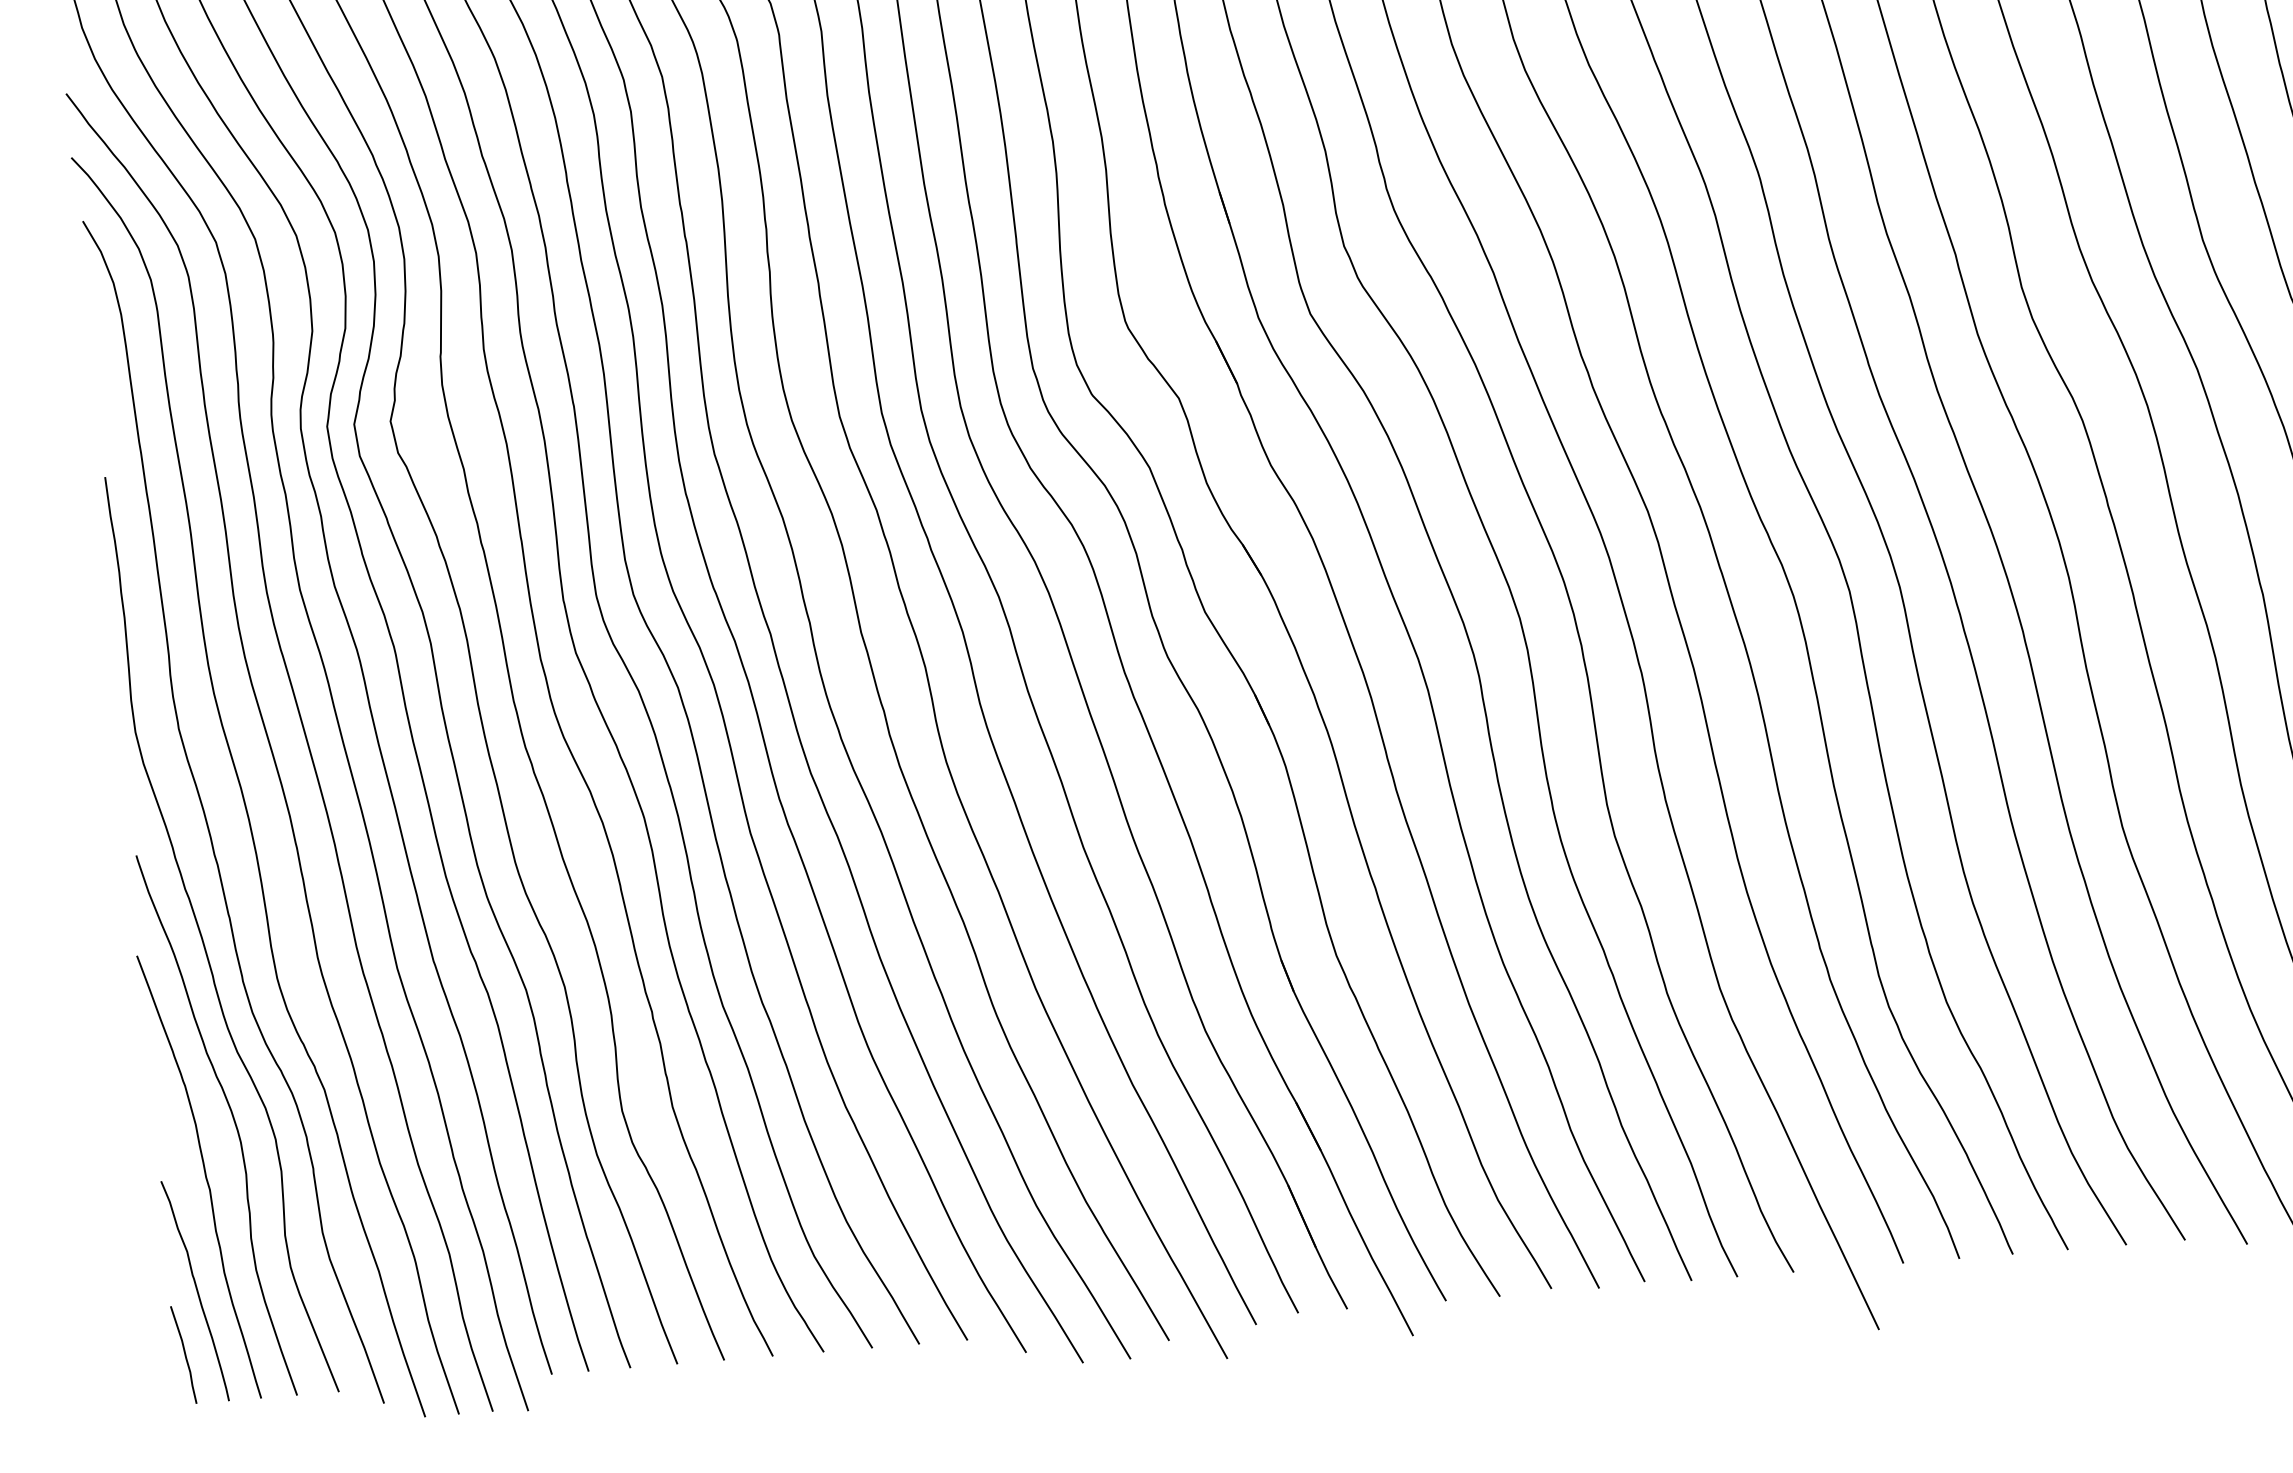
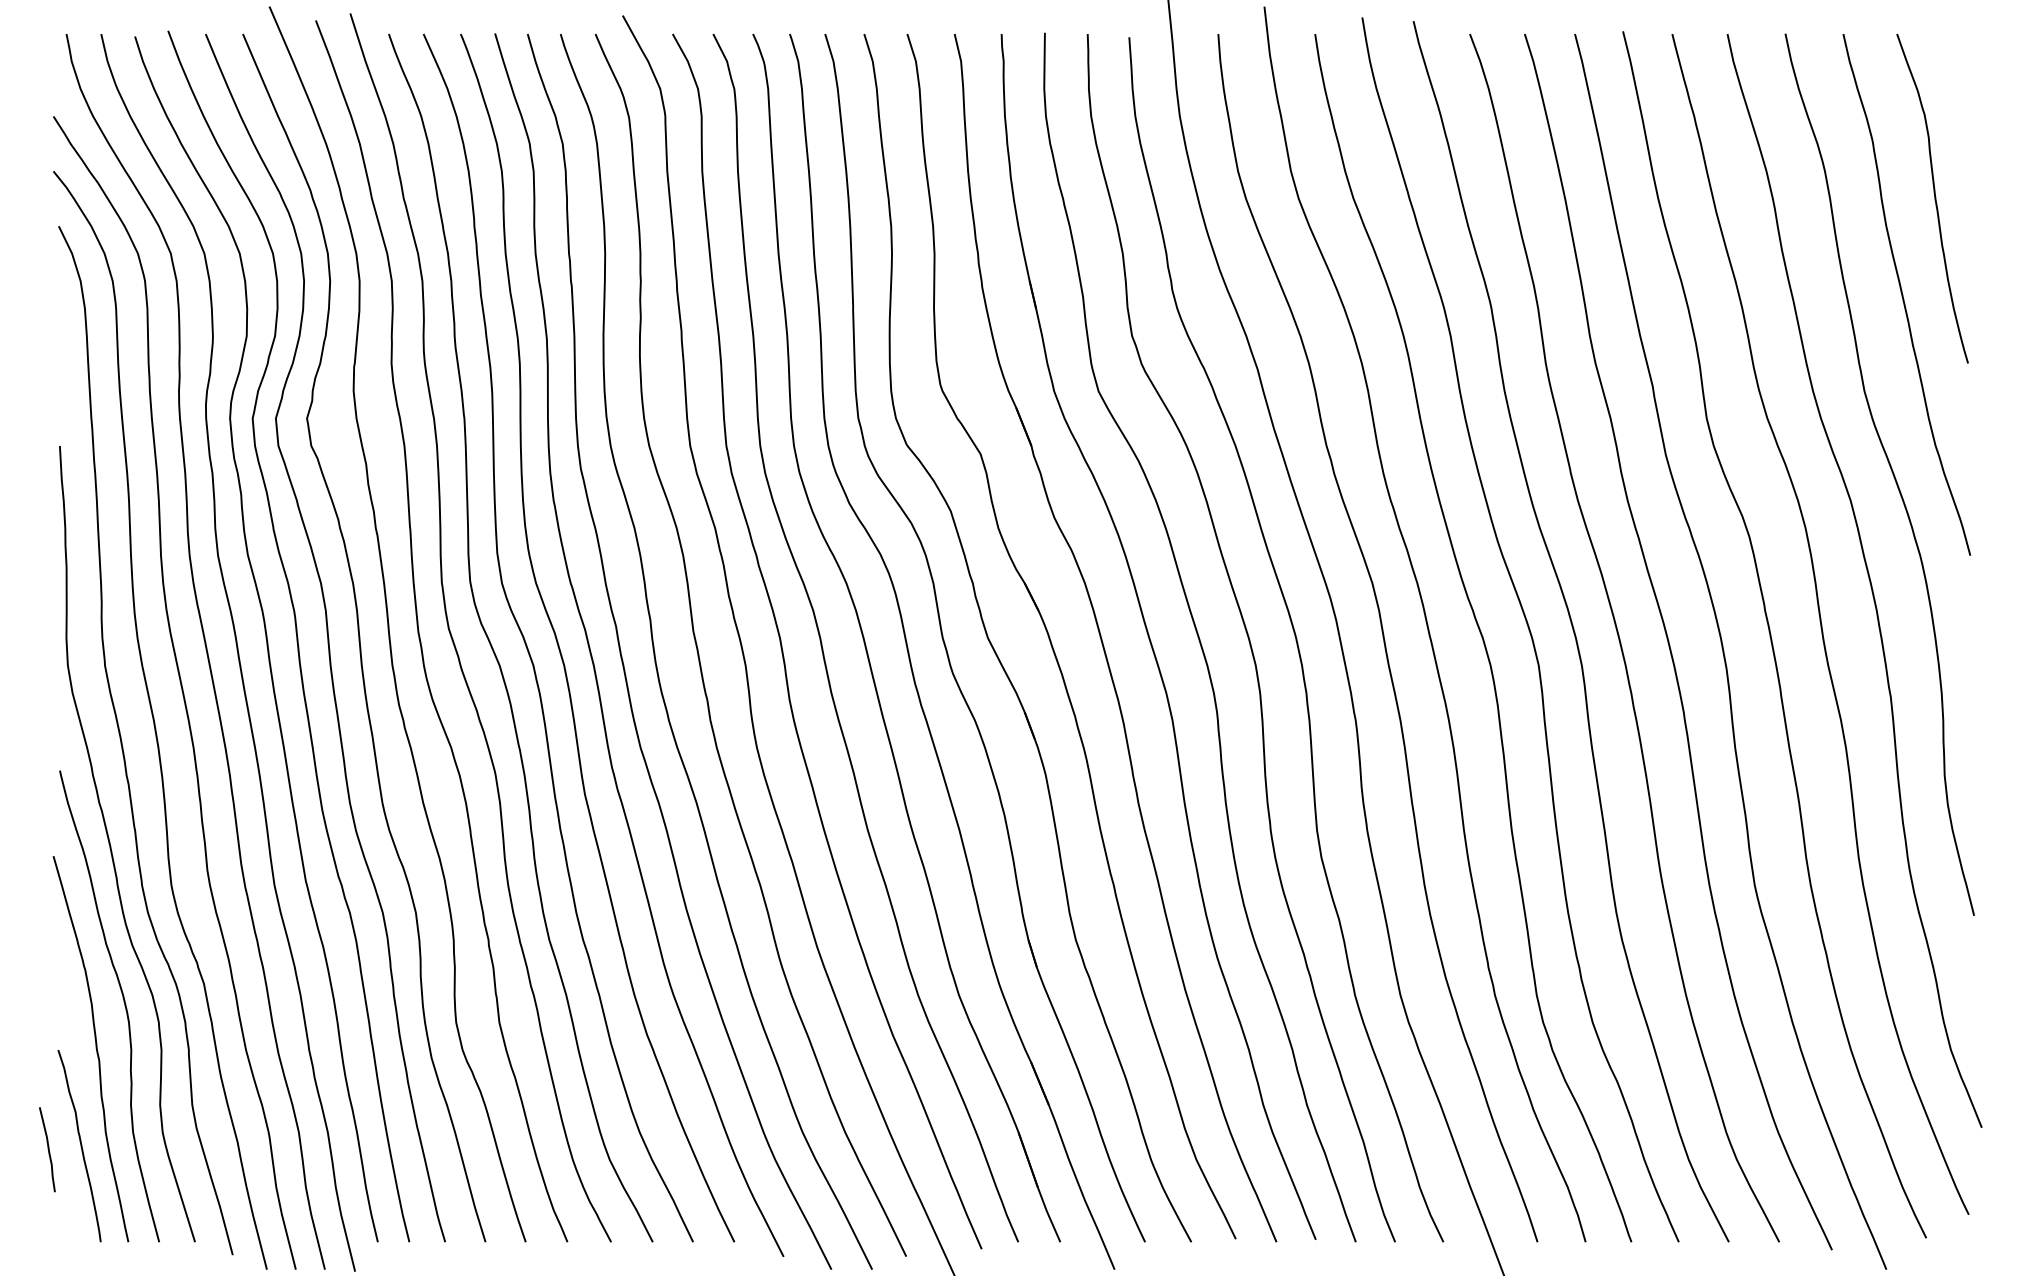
curve: (183, 1354) -> (47, 1149), moved

